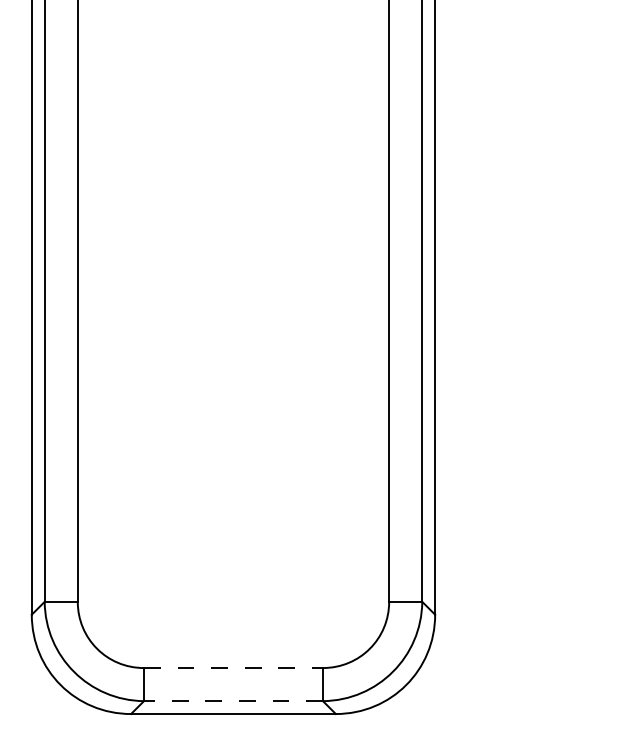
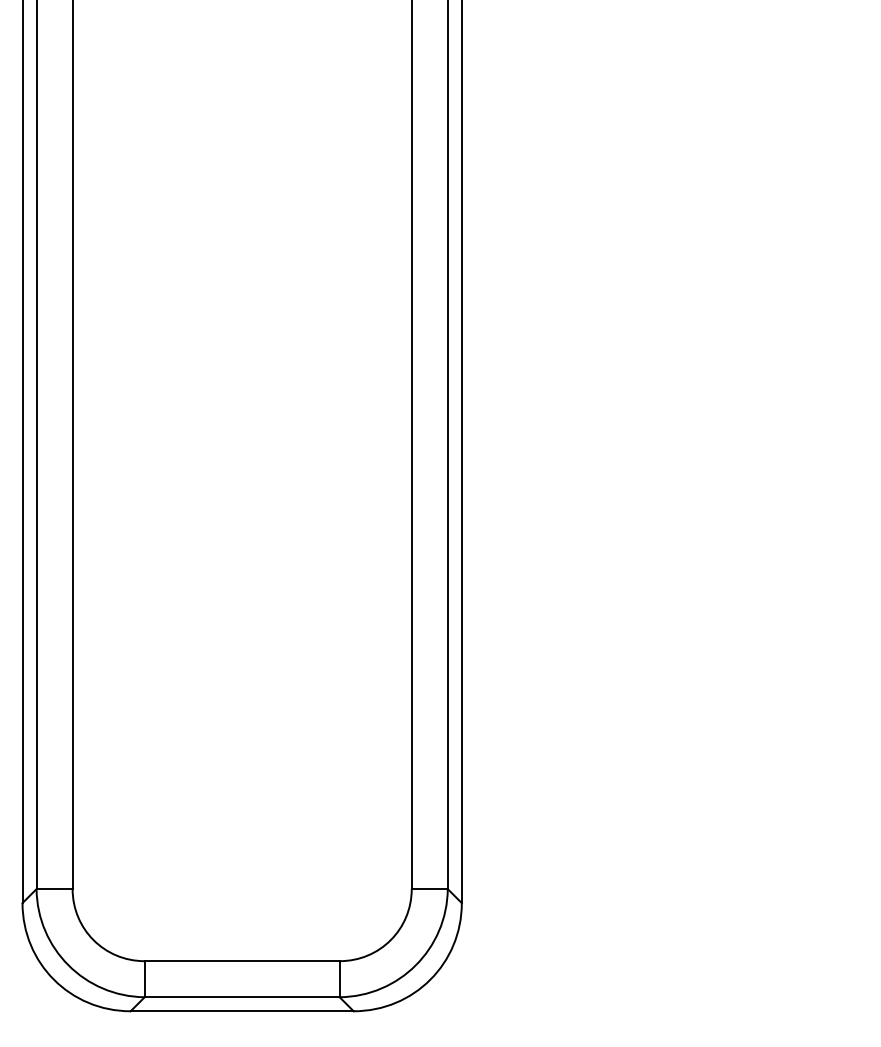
line: (233, 668) -> (242, 961), dashed -> solid
line: (232, 701) -> (241, 997), dashed -> solid

